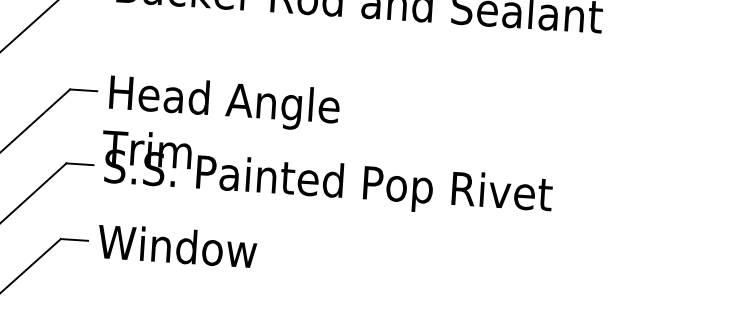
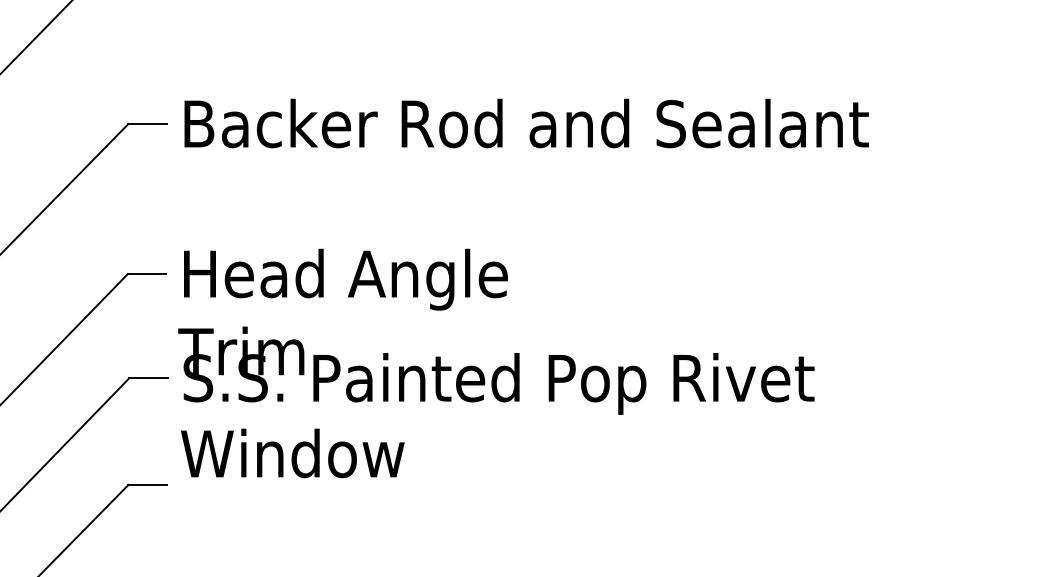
text: (177, 246) -> (292, 453), moved

